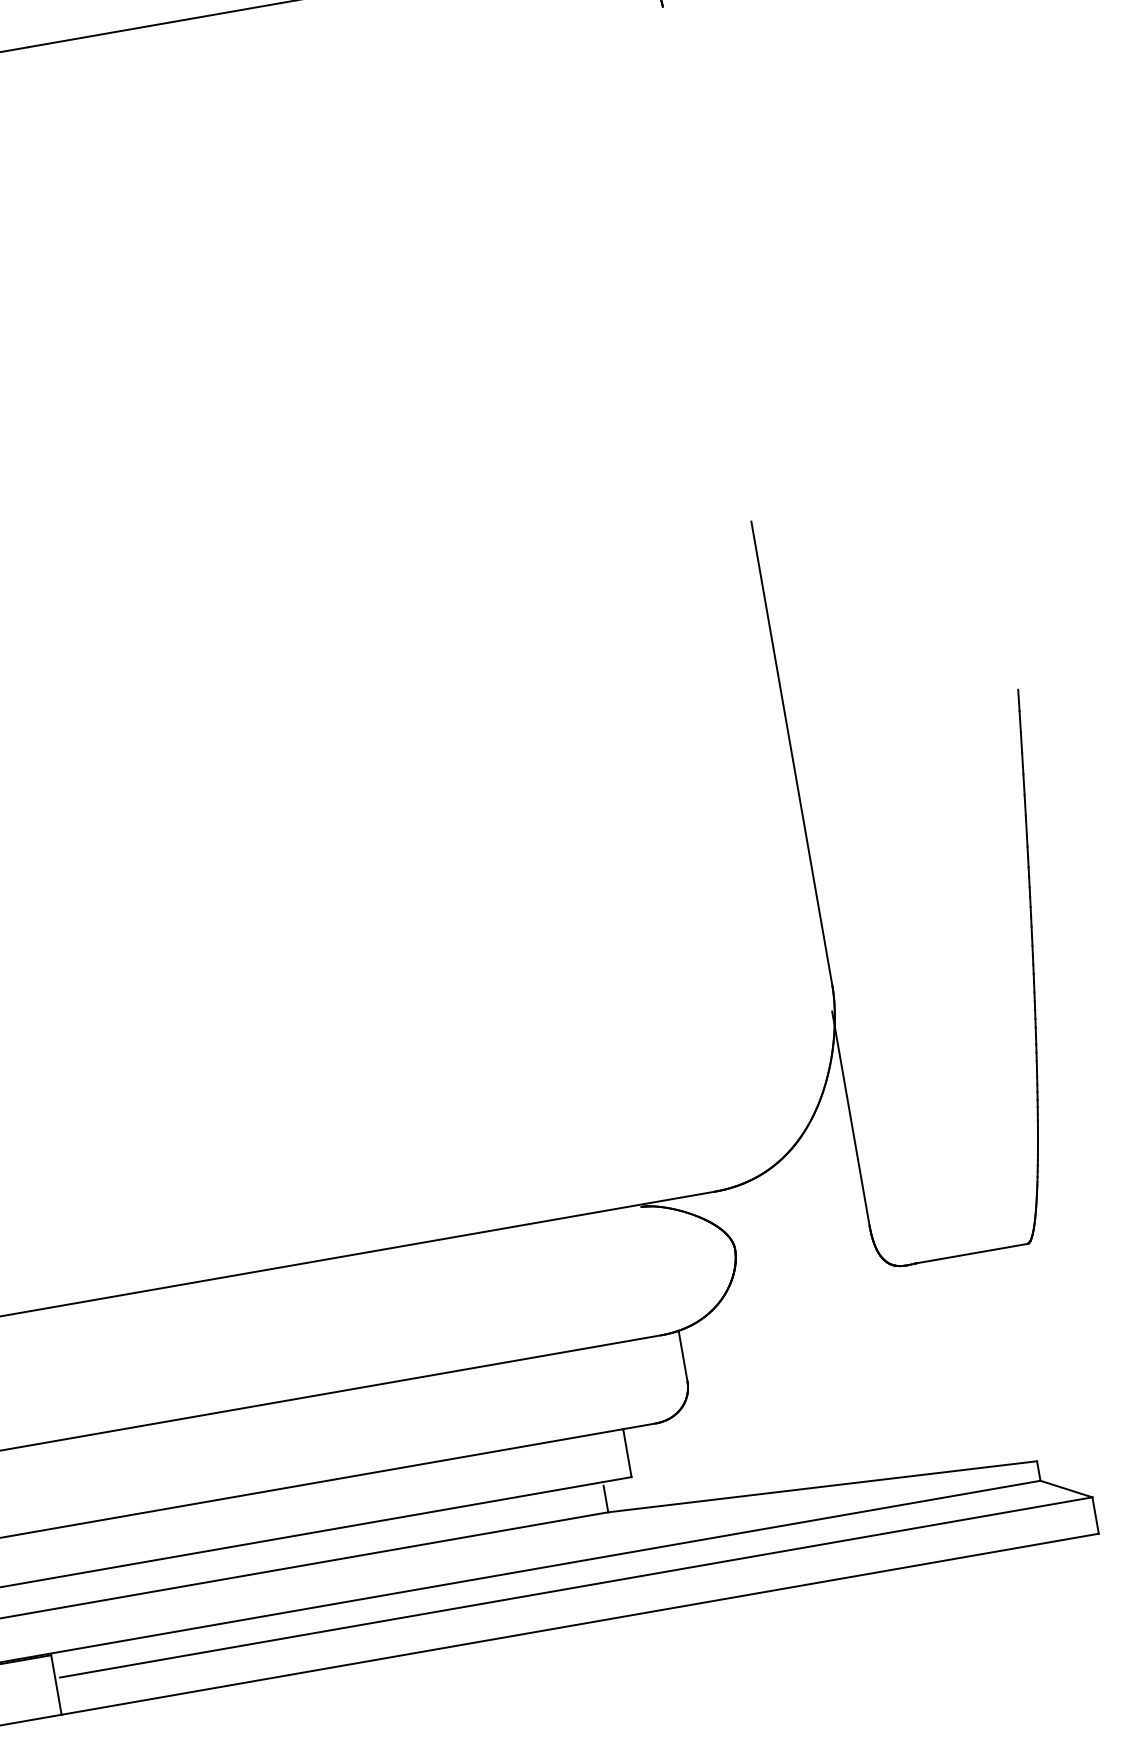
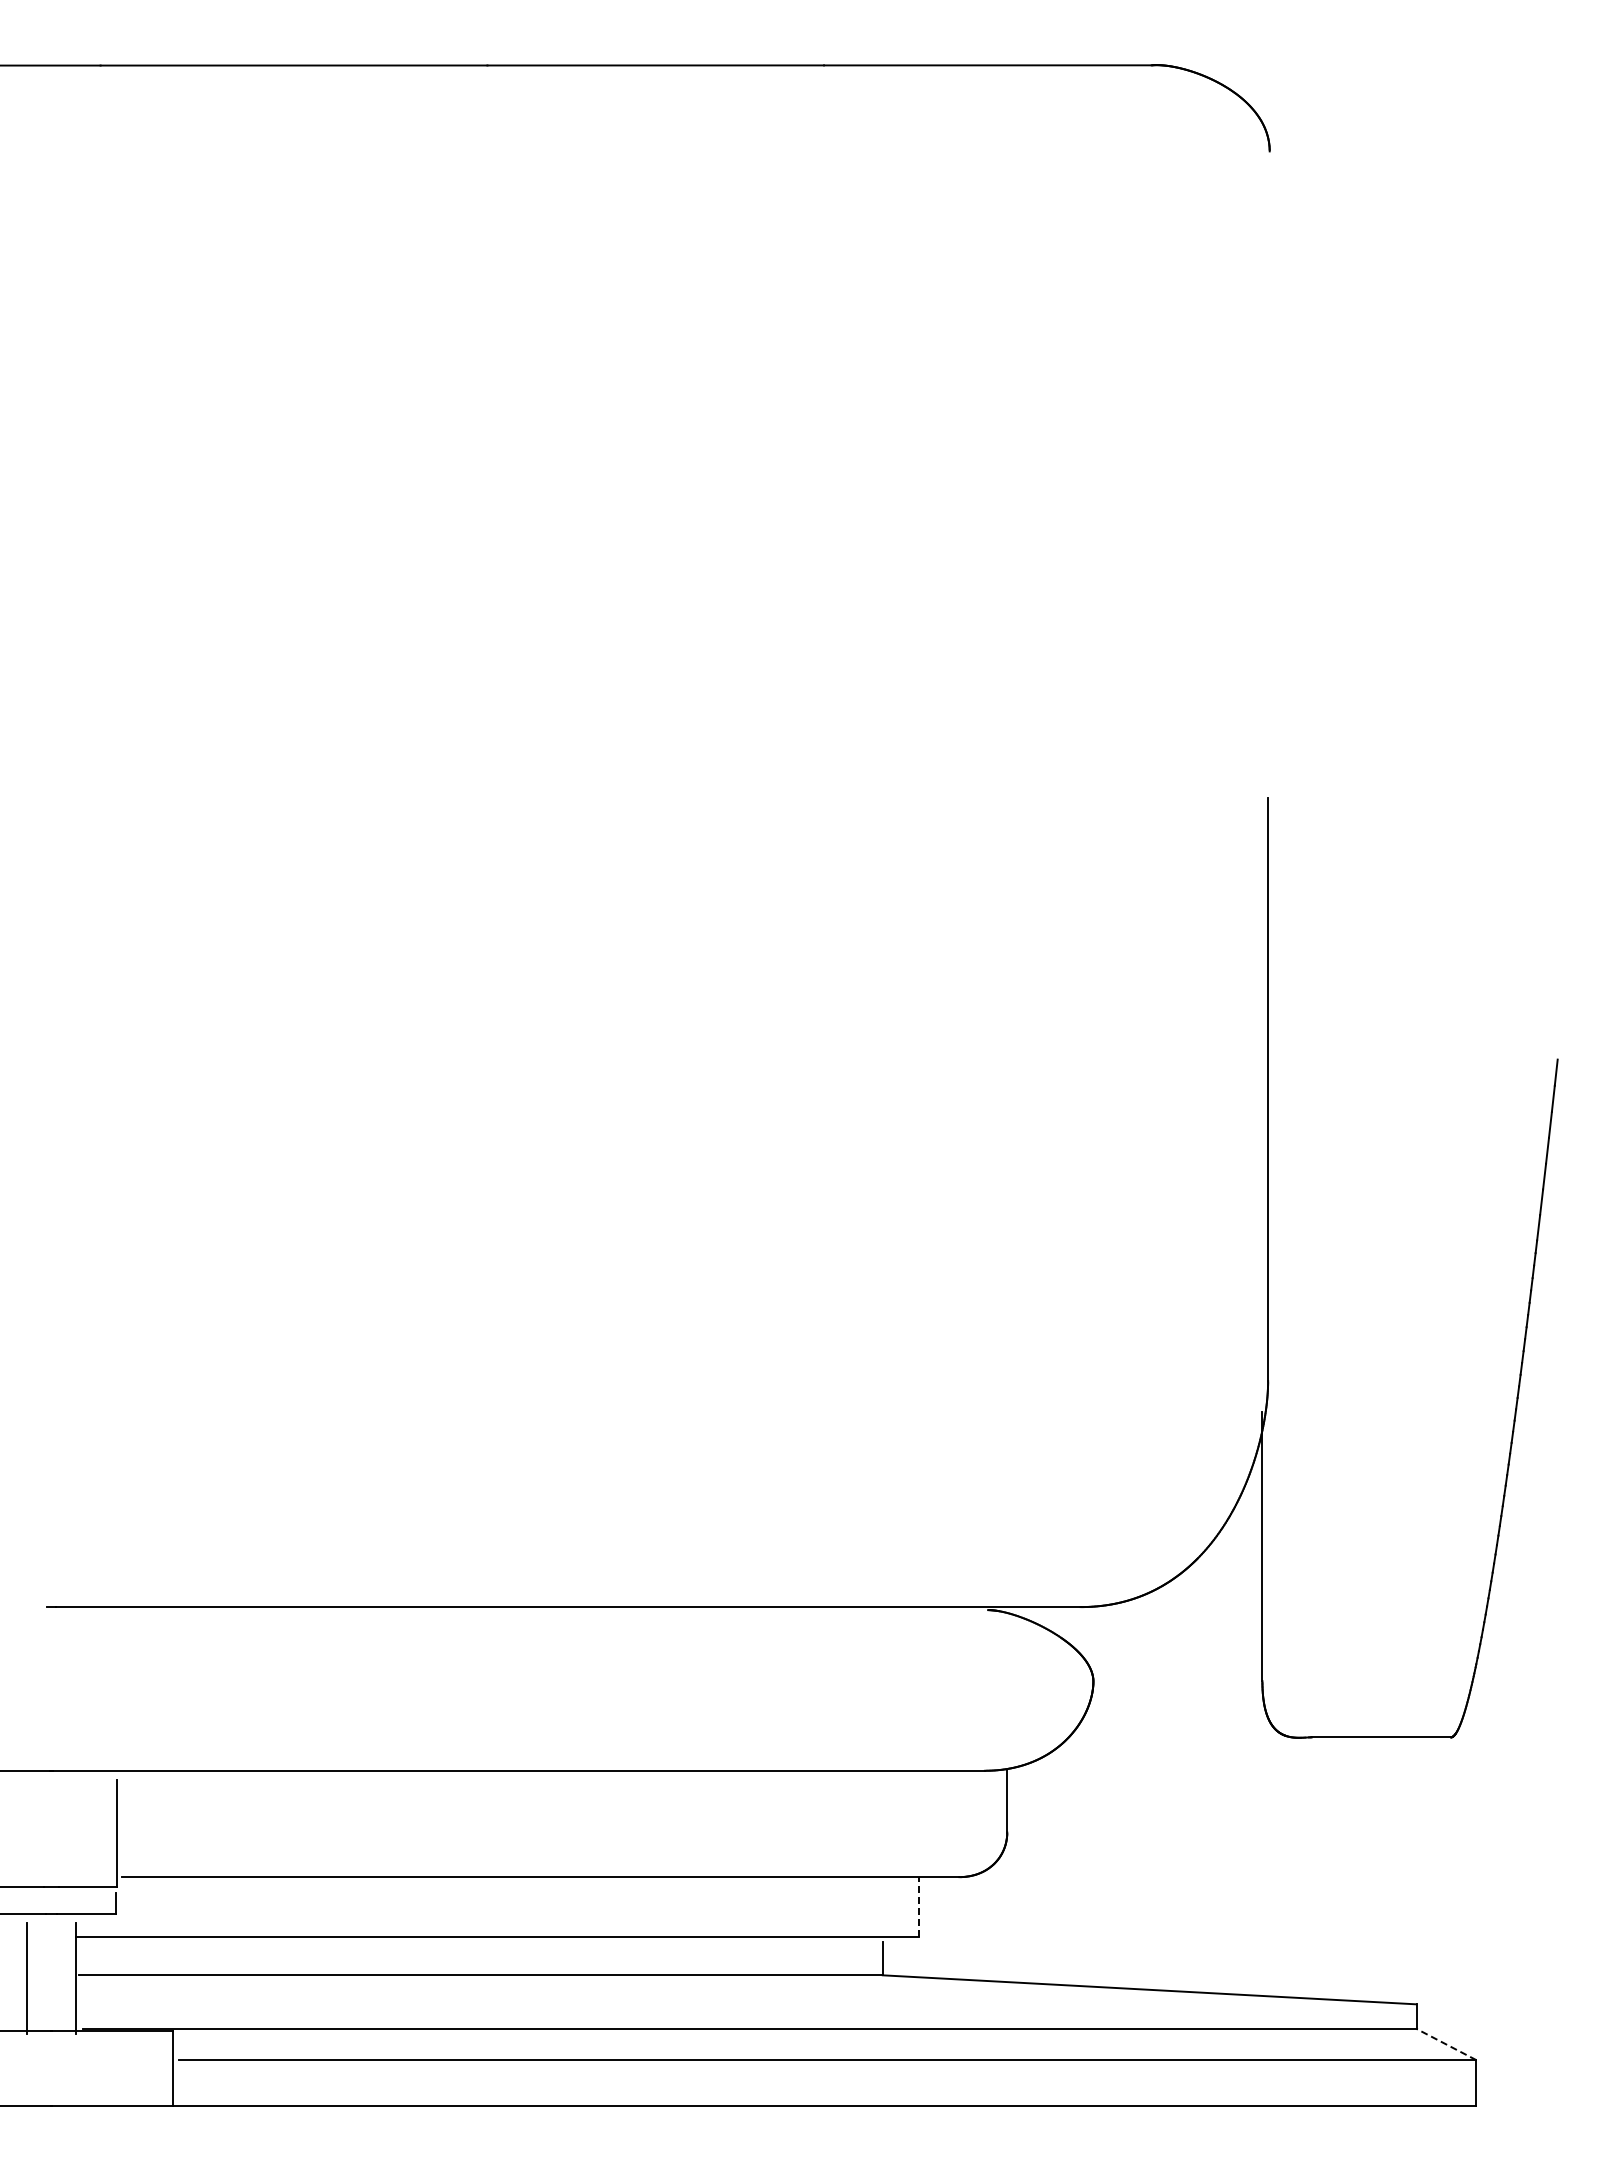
line: (627, 1452) -> (918, 1906), solid -> dashed
line: (1066, 1489) -> (1446, 2044), solid -> dashed

